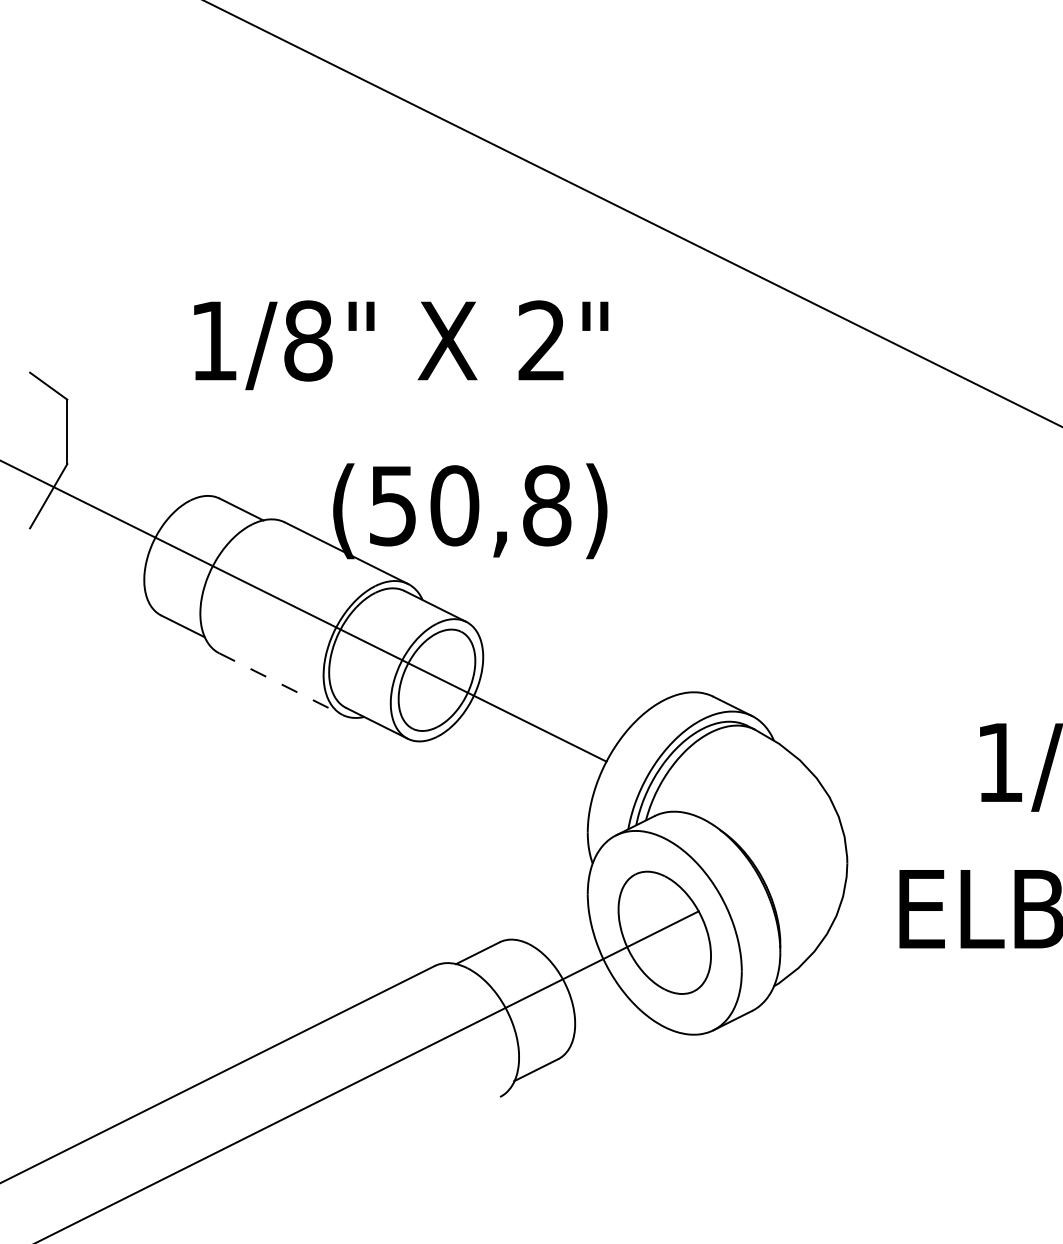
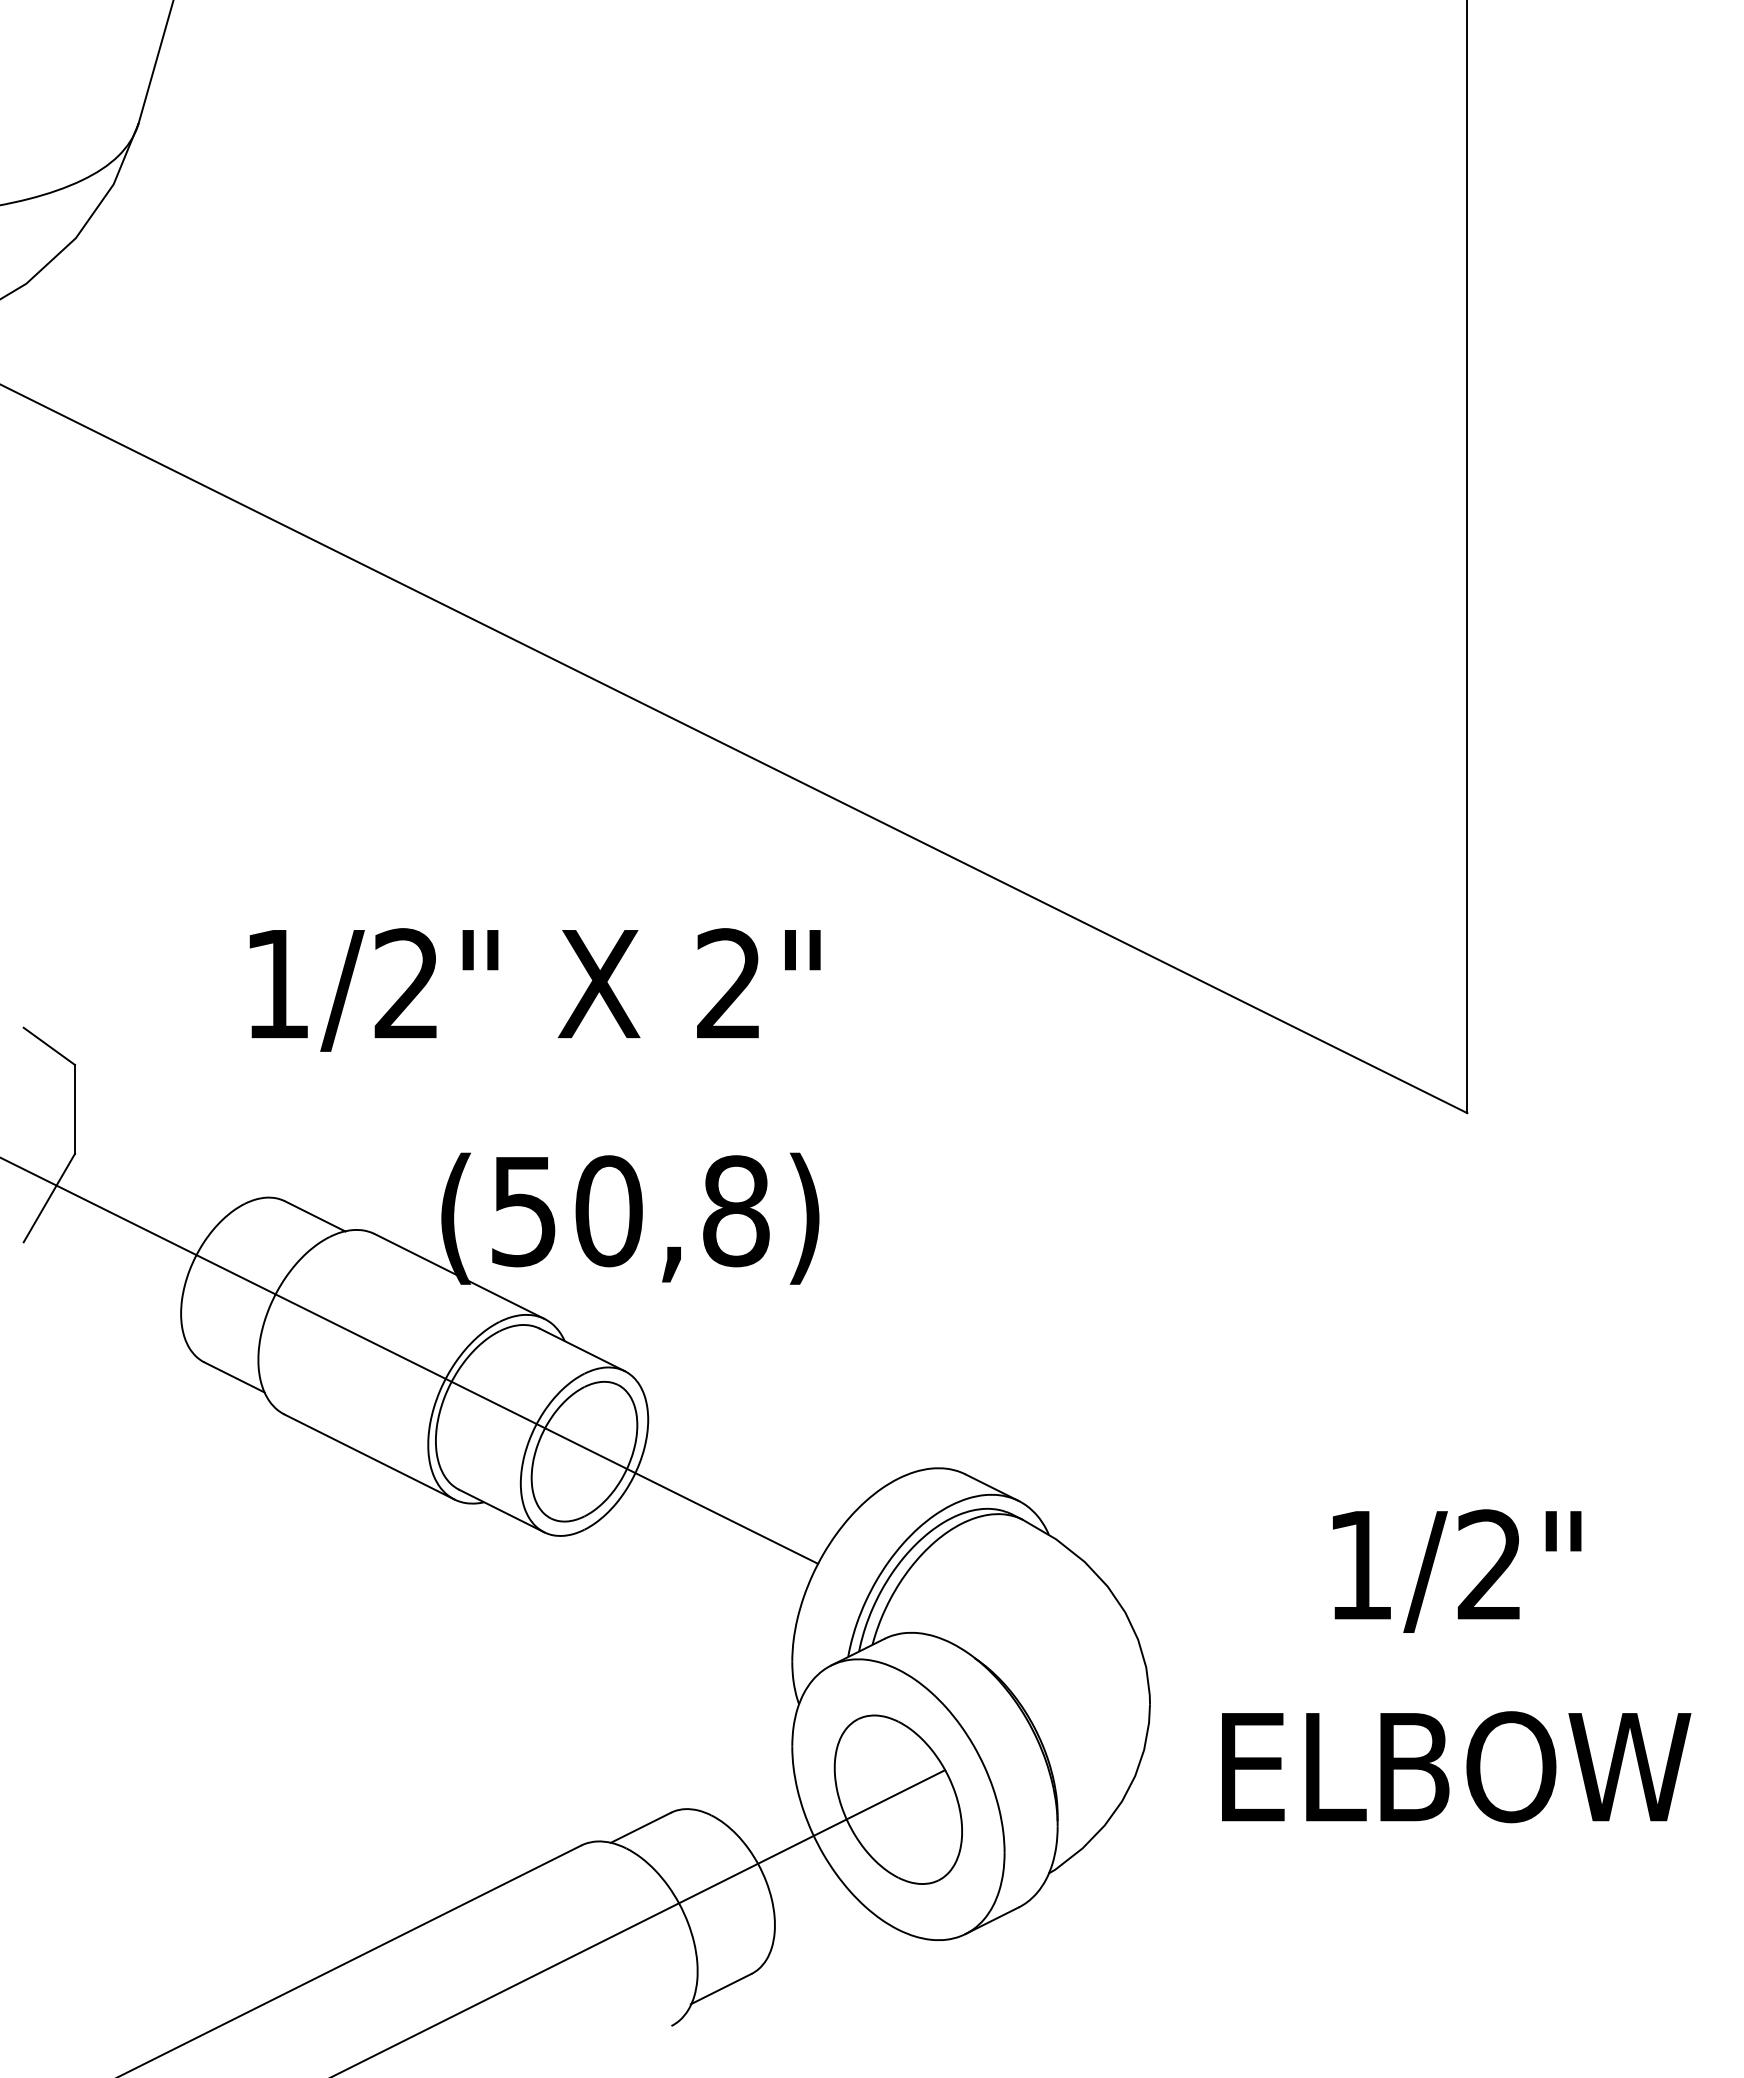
text: (308, 341) -> (407, 984), 1/8" -> 1/2"
line: (280, 684) -> (369, 1457), dashed -> solid

